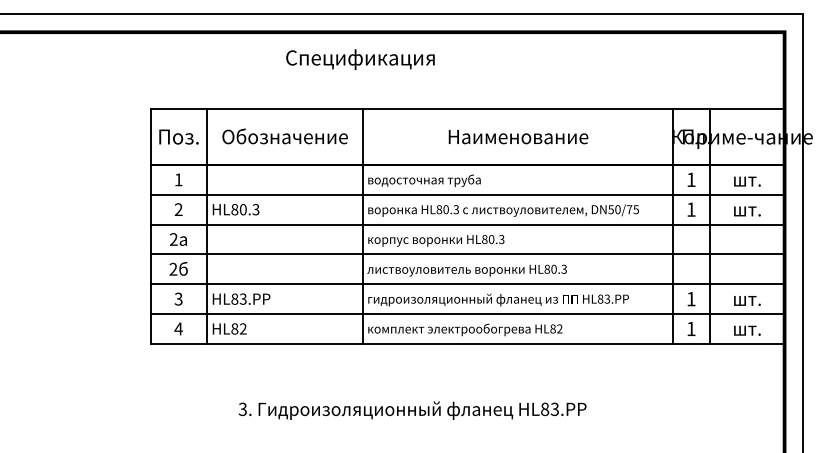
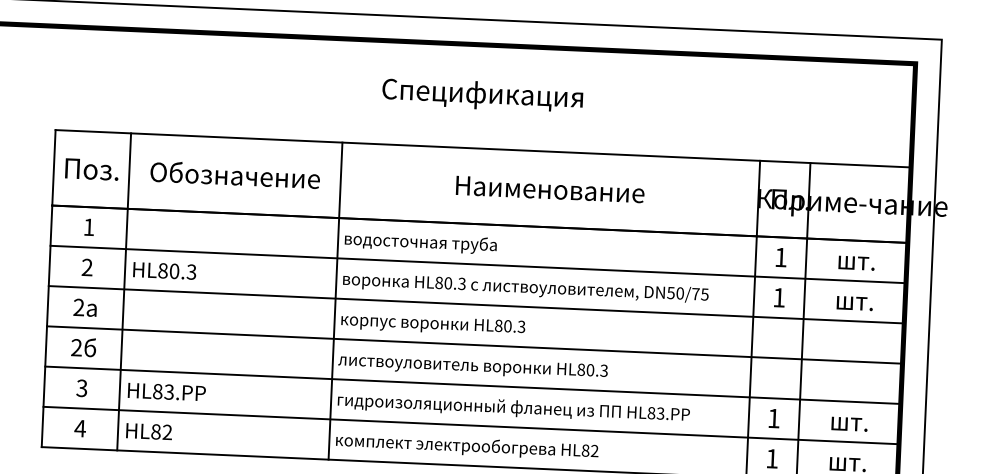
text: (360, 59) -> (482, 95), moved

